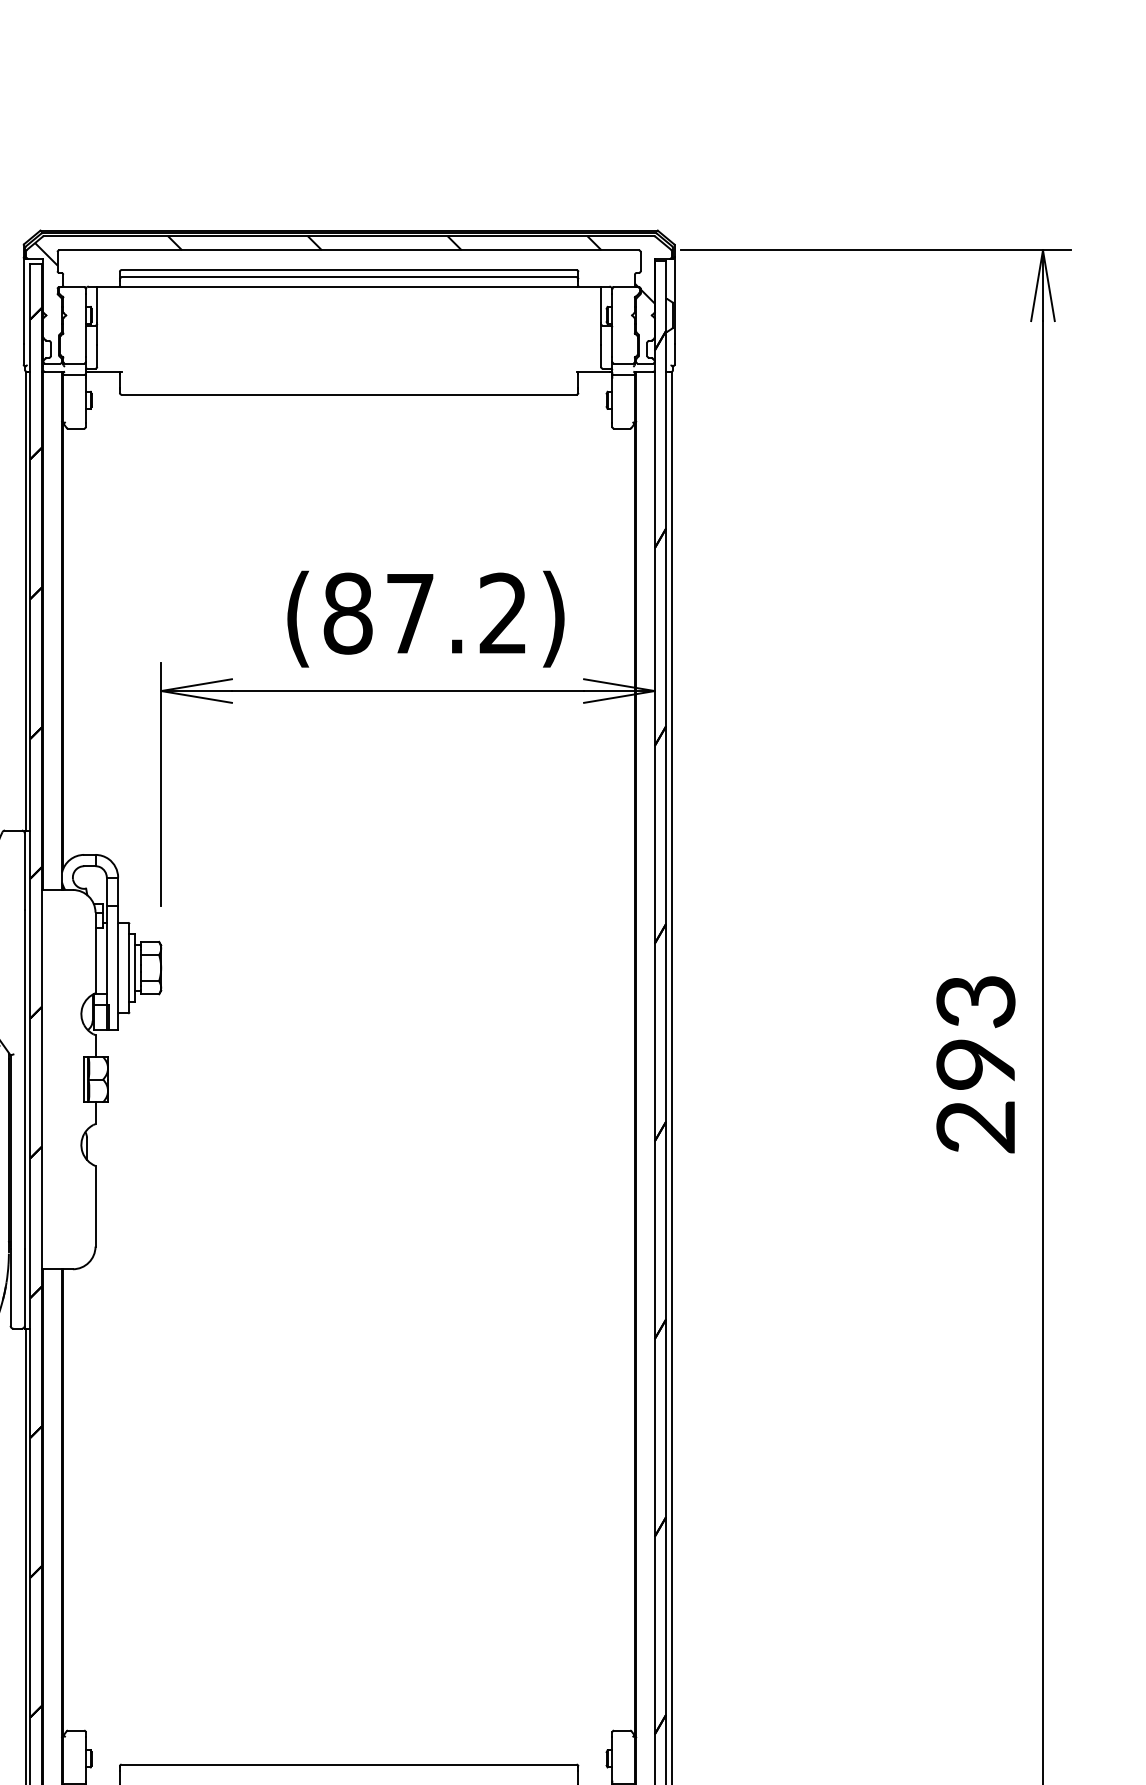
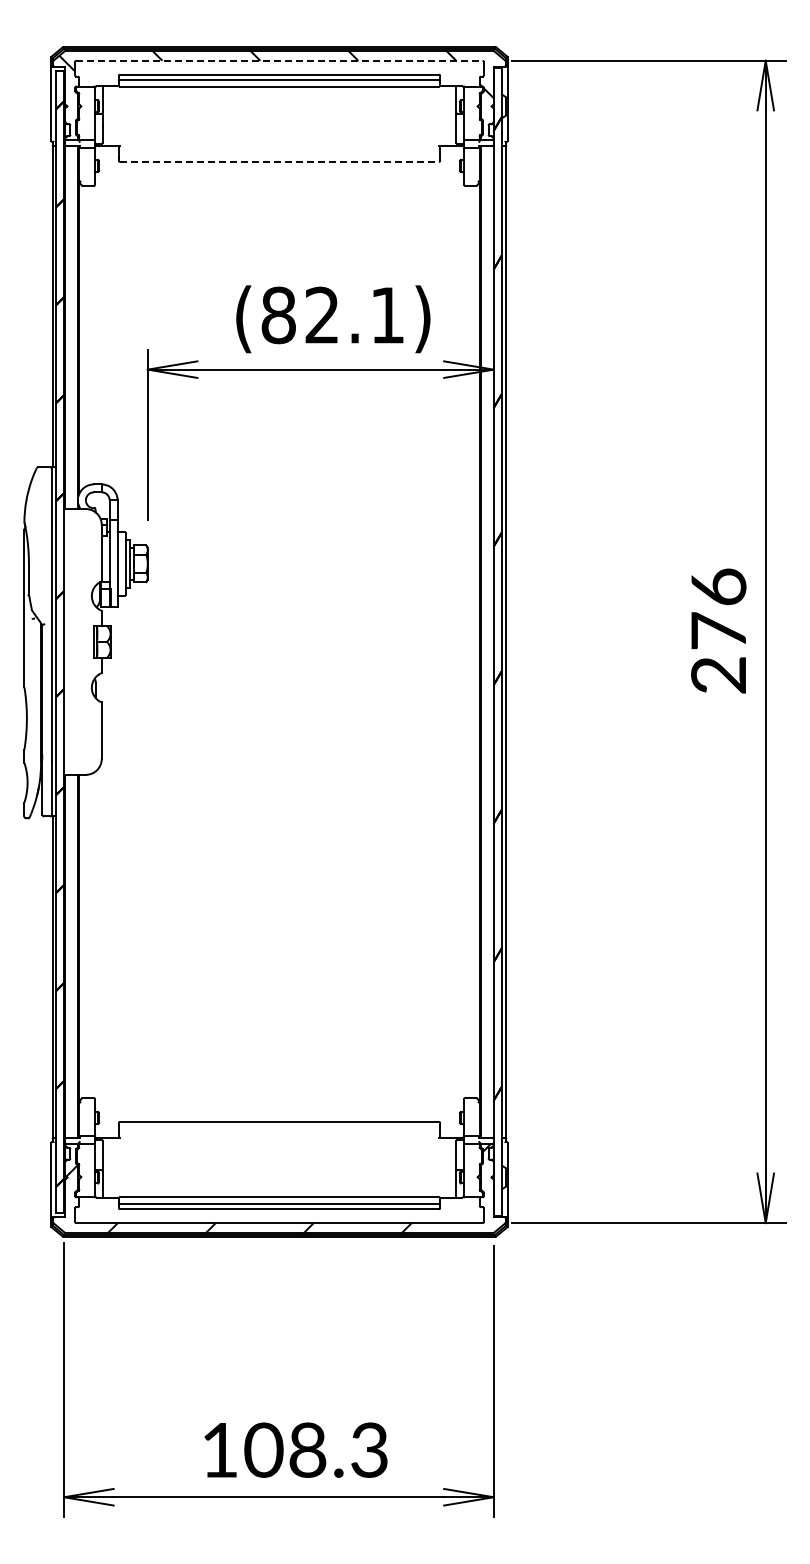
line: (349, 249) -> (279, 60), solid -> dashed
line: (349, 394) -> (279, 161), solid -> dashed
text: (456, 612) -> (354, 314), (87.2) -> (82.1)
text: (975, 1031) -> (718, 608), 293 -> 276

